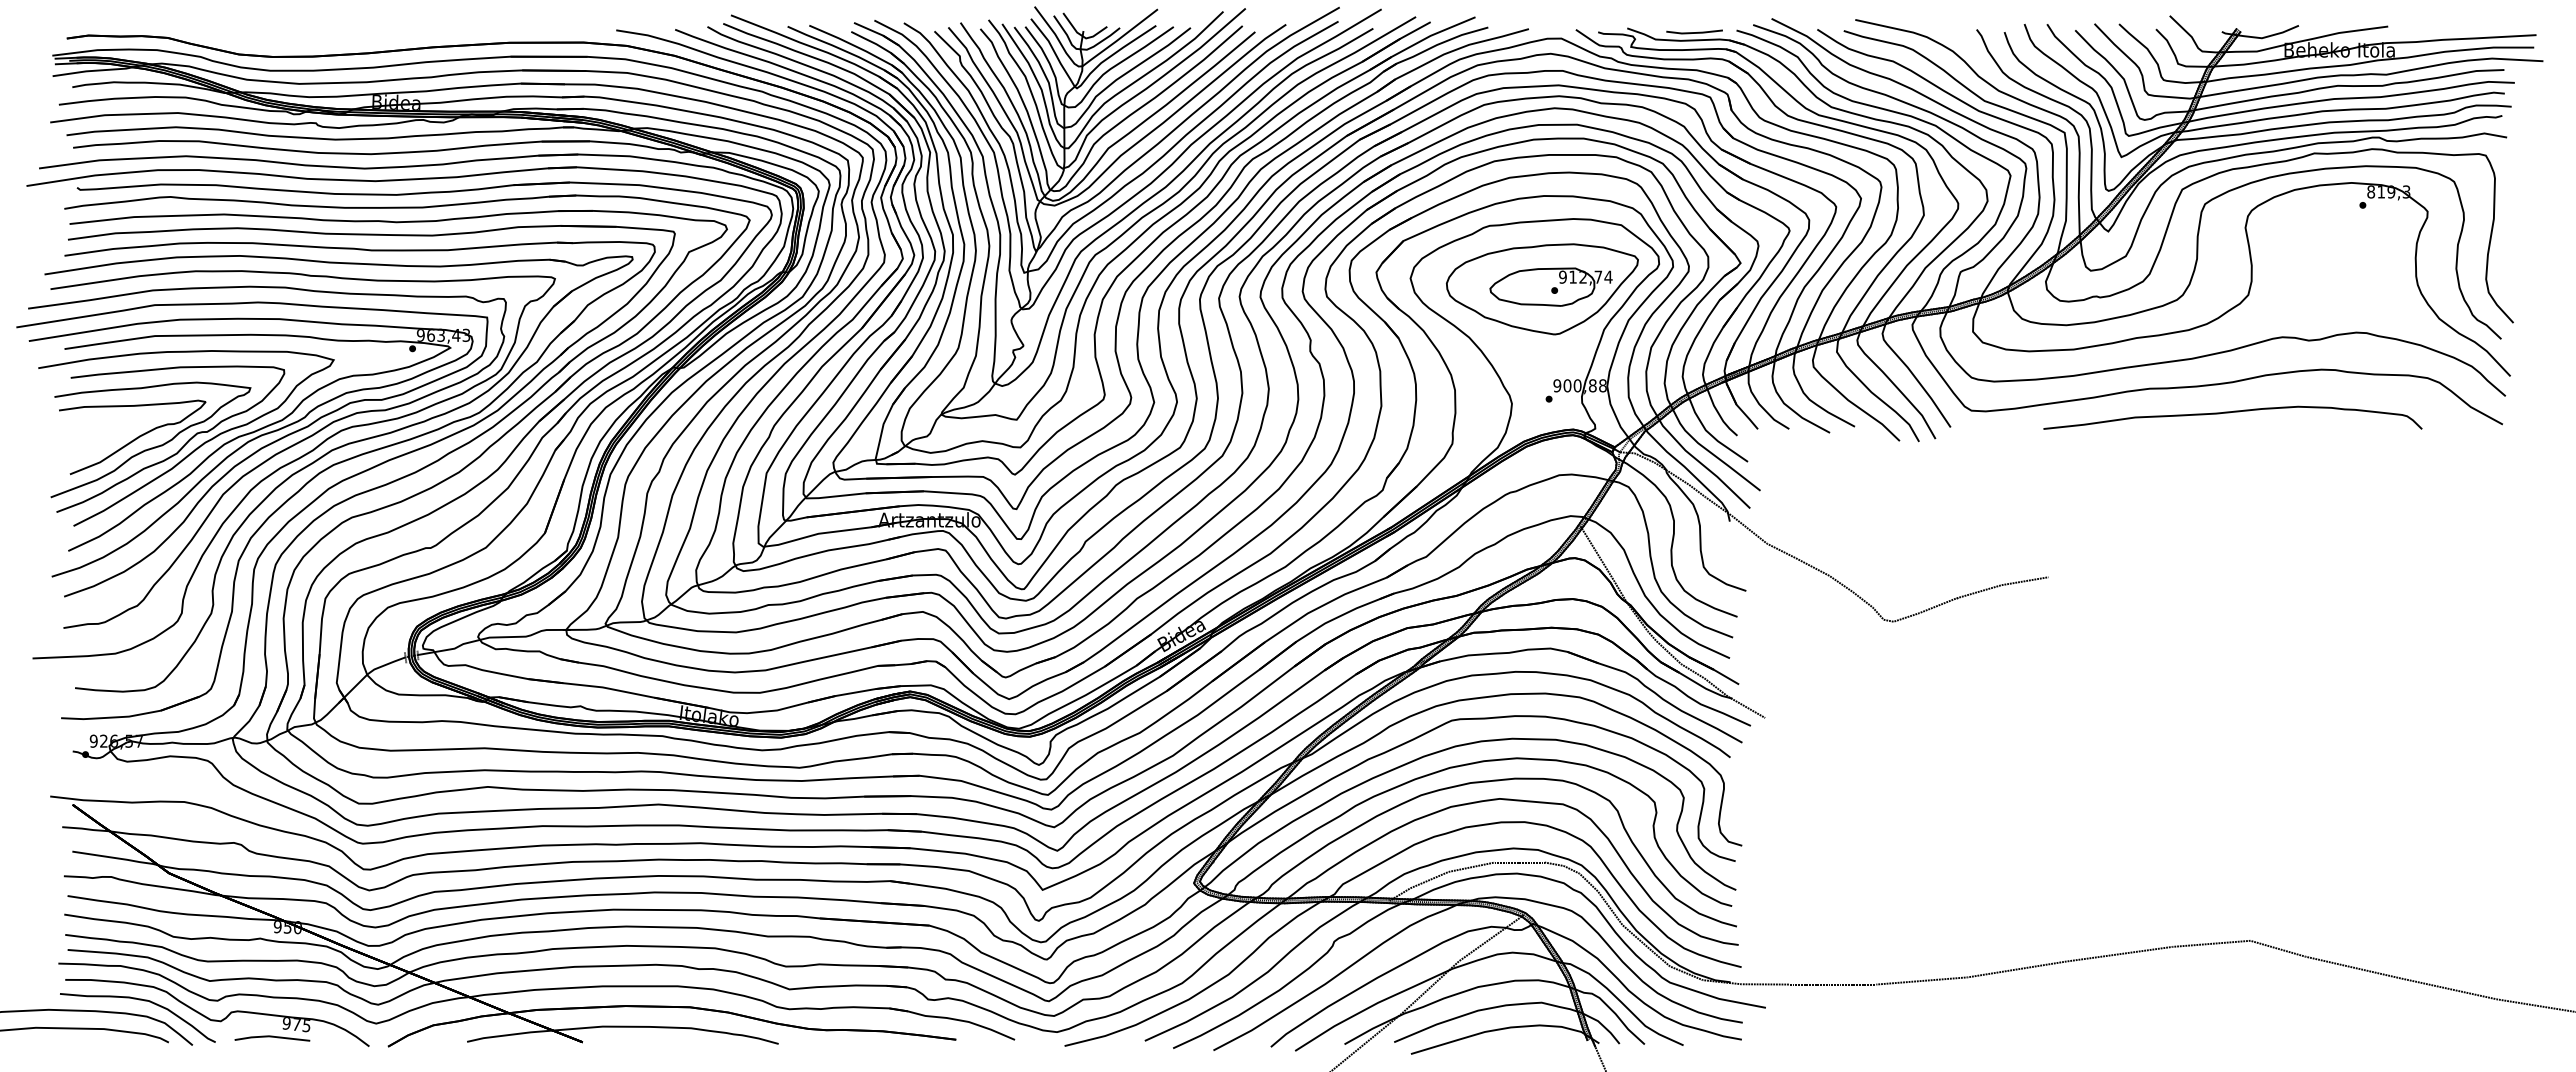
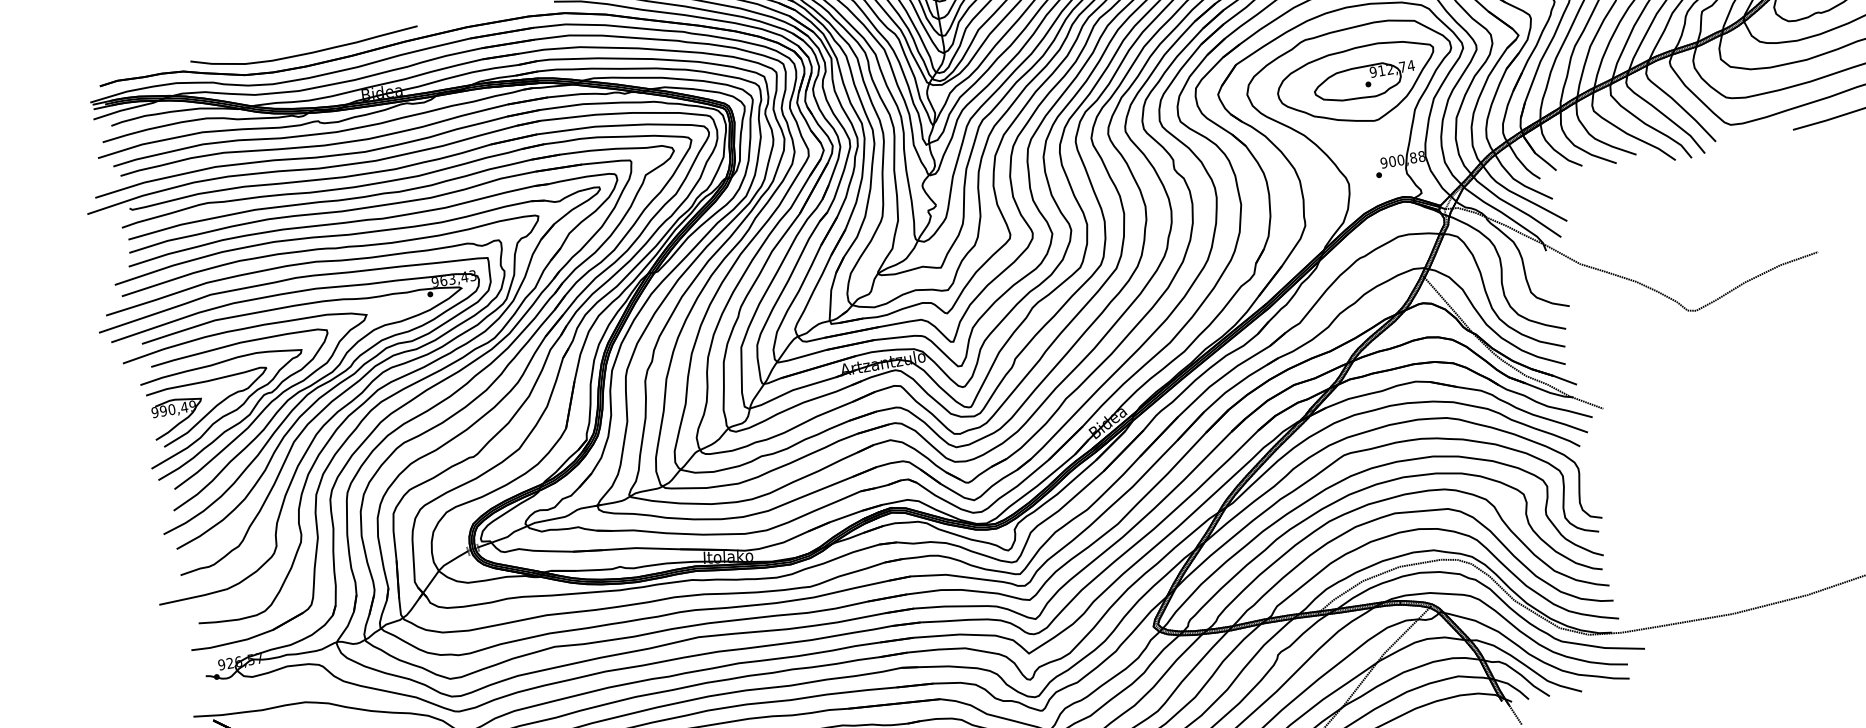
part: (314, 41) -> (305, 53), added
part: (92, 442) -> (178, 417), added

